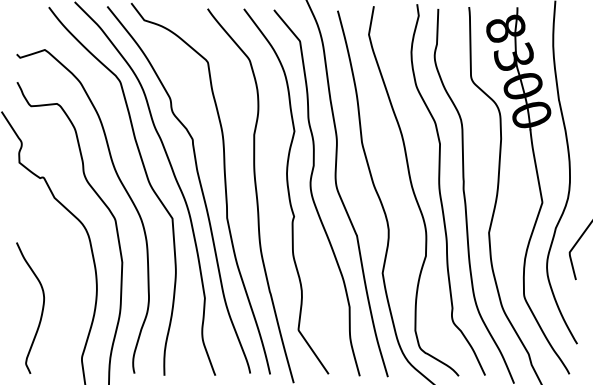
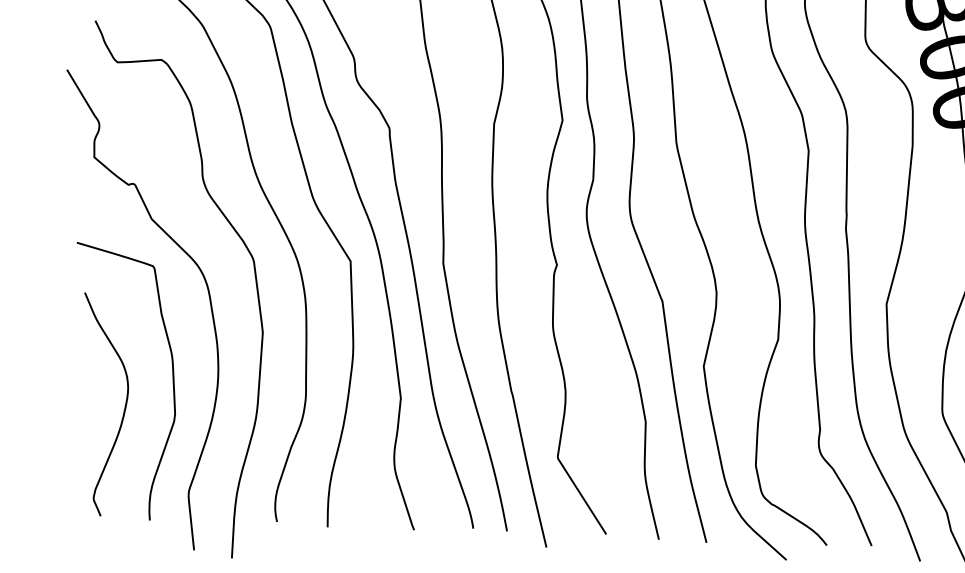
curve: (69, 293) -> (171, 382), added

